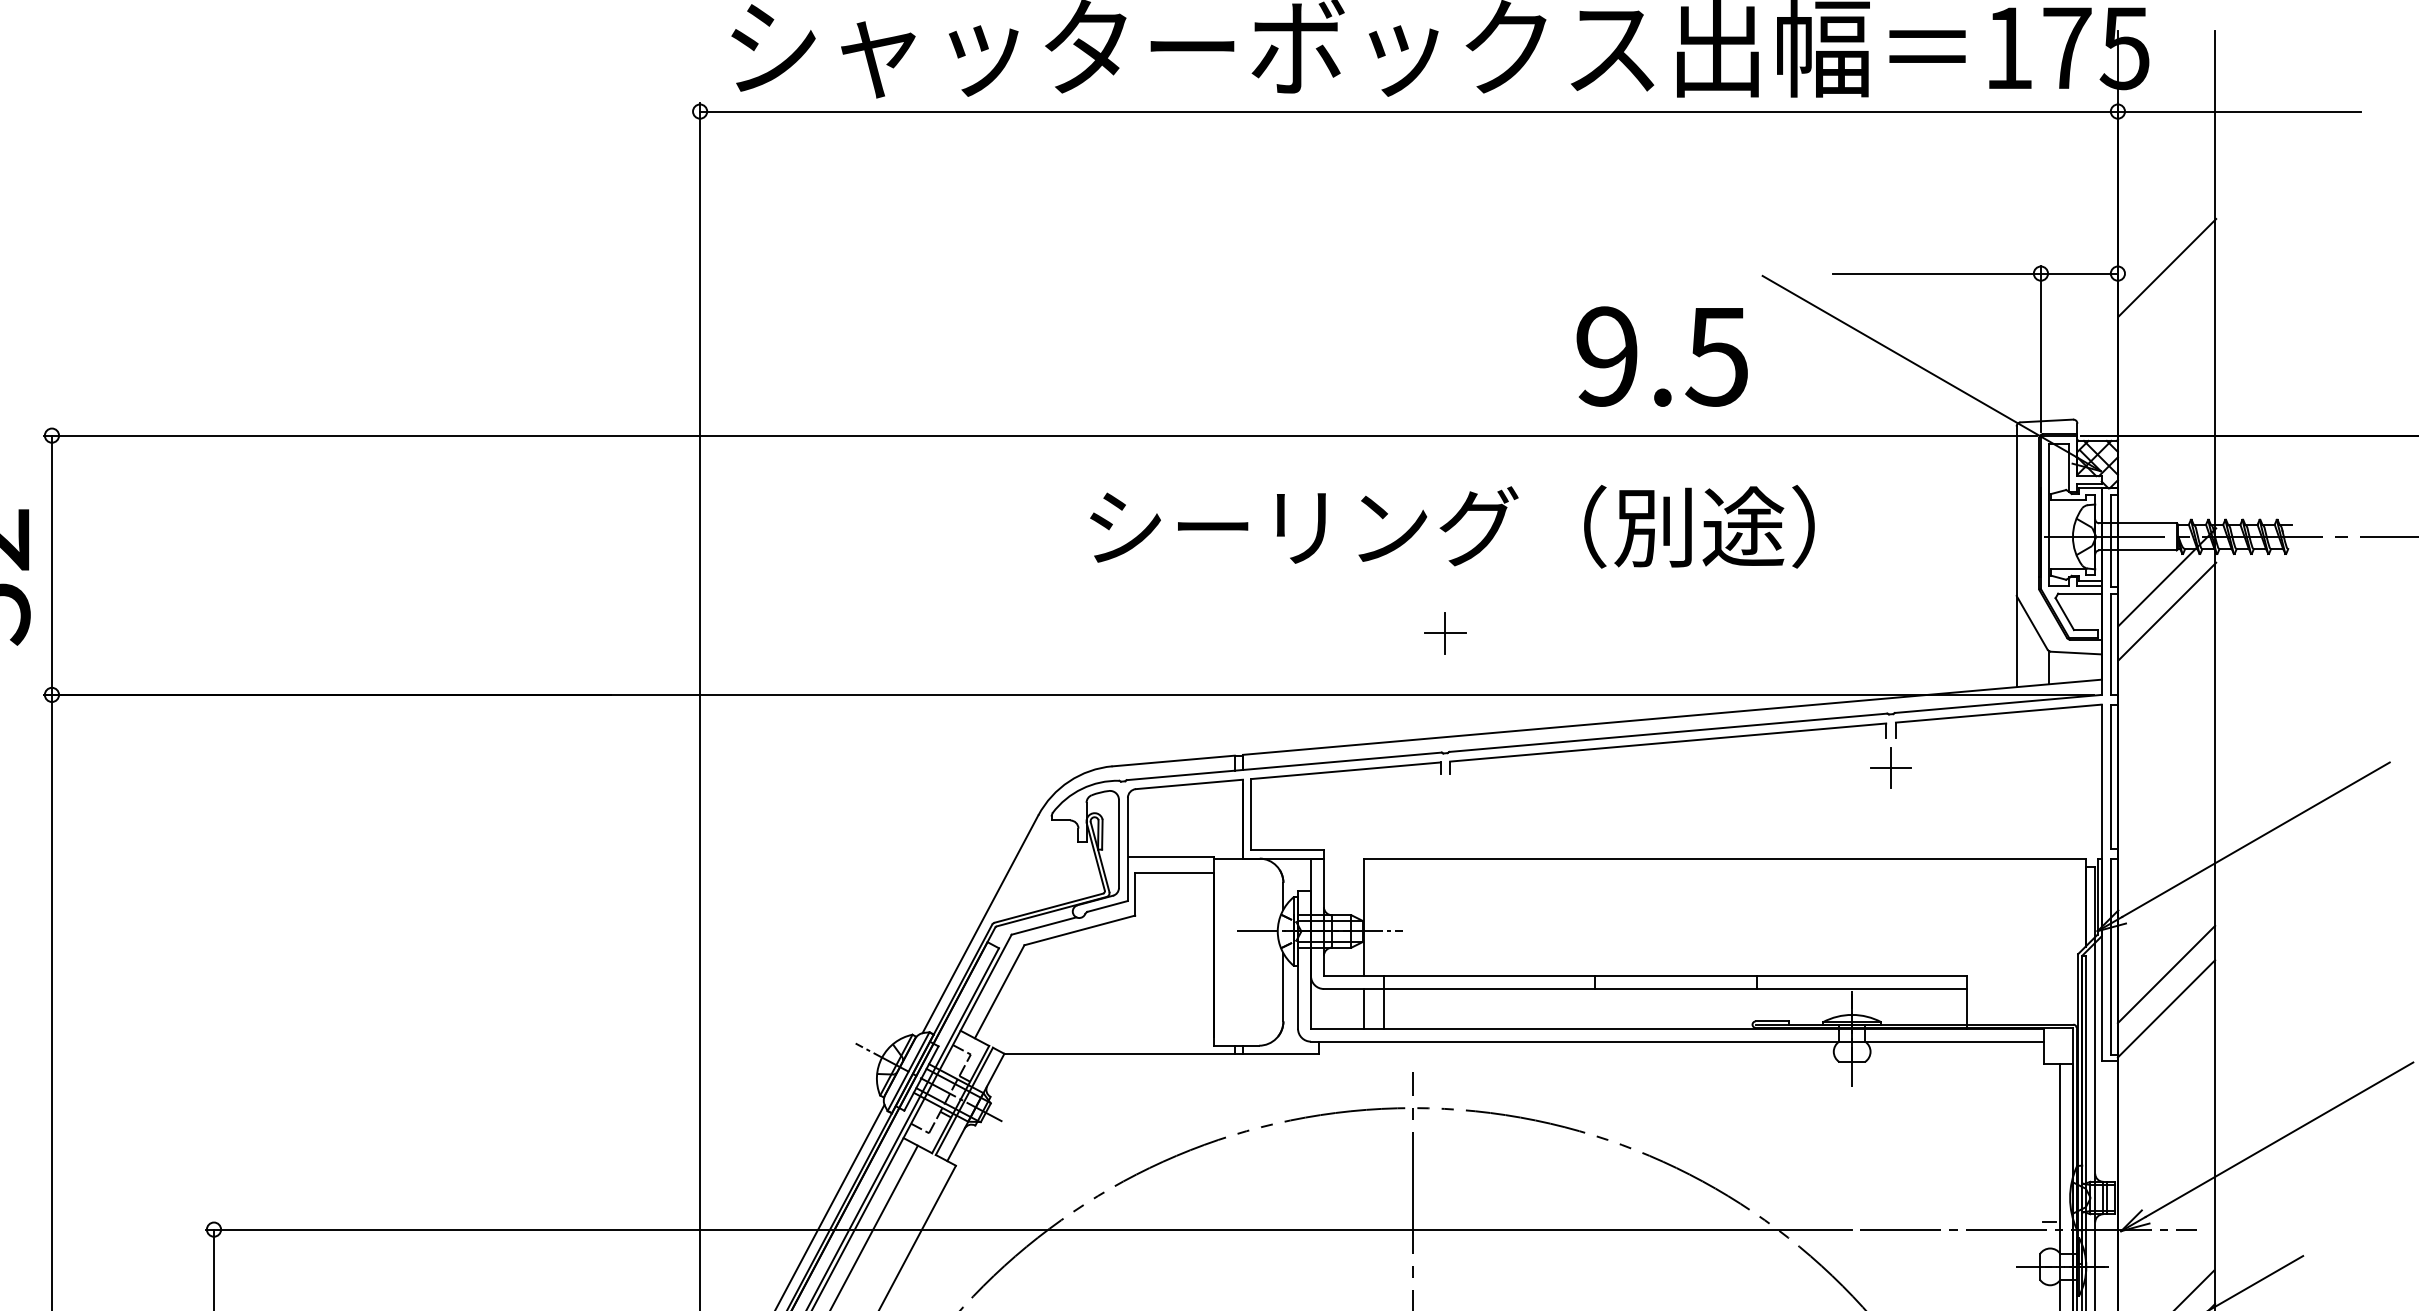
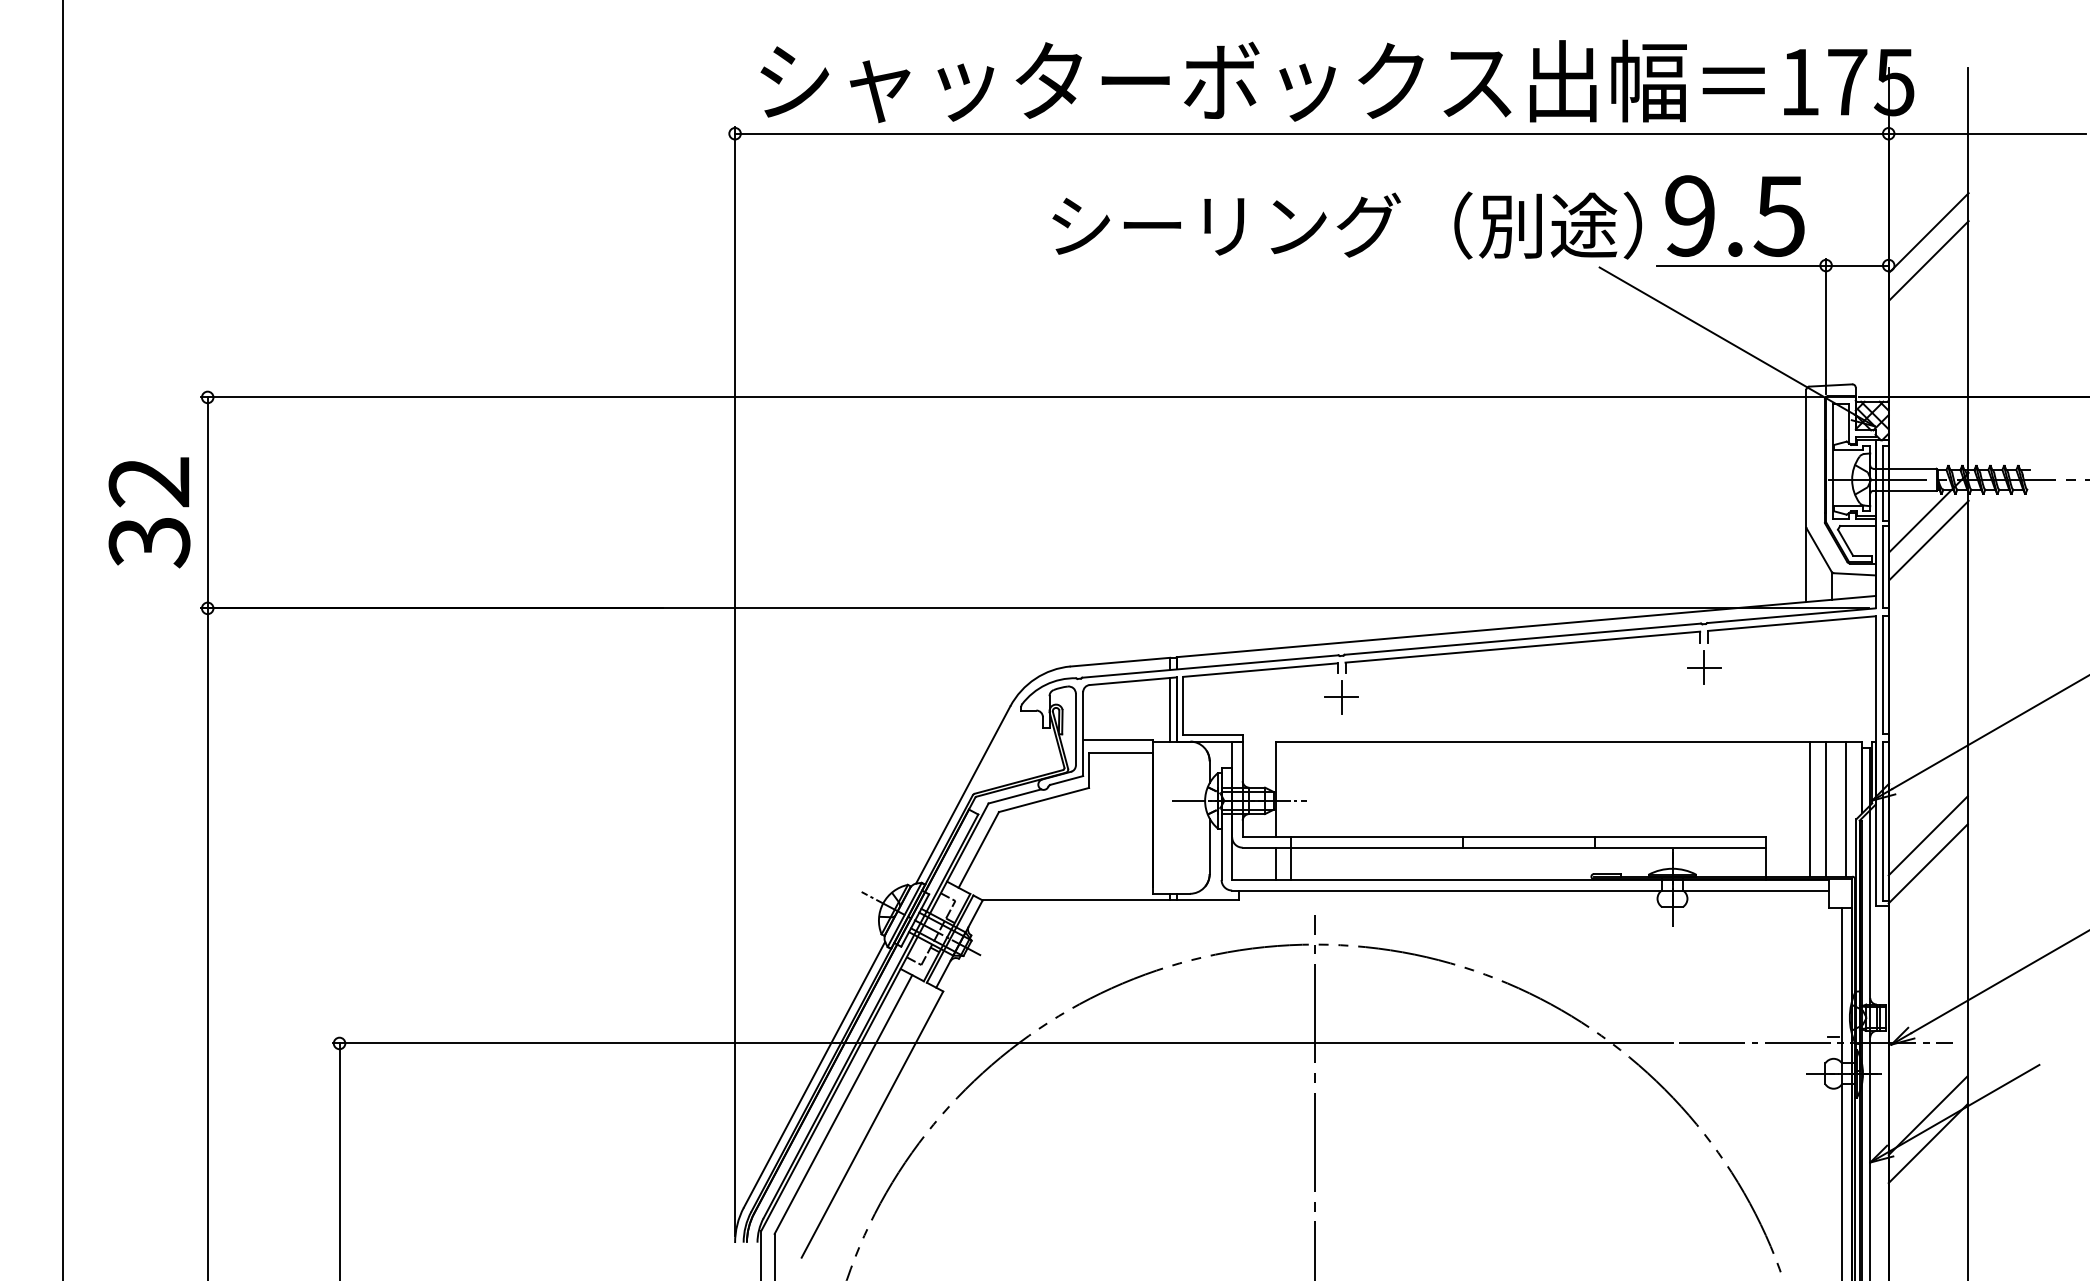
line: (2166, 232) -> (1928, 232), added
text: (1661, 355) -> (1734, 215), moved
text: (1451, 526) -> (1346, 225), moved
part: (1445, 633) -> (1341, 697), moved
line: (1235, 819) -> (1170, 709), added
line: (2020, 940) -> (1809, 808), added
line: (2041, 940) -> (1826, 808), added
line: (2064, 940) -> (1845, 808), added

